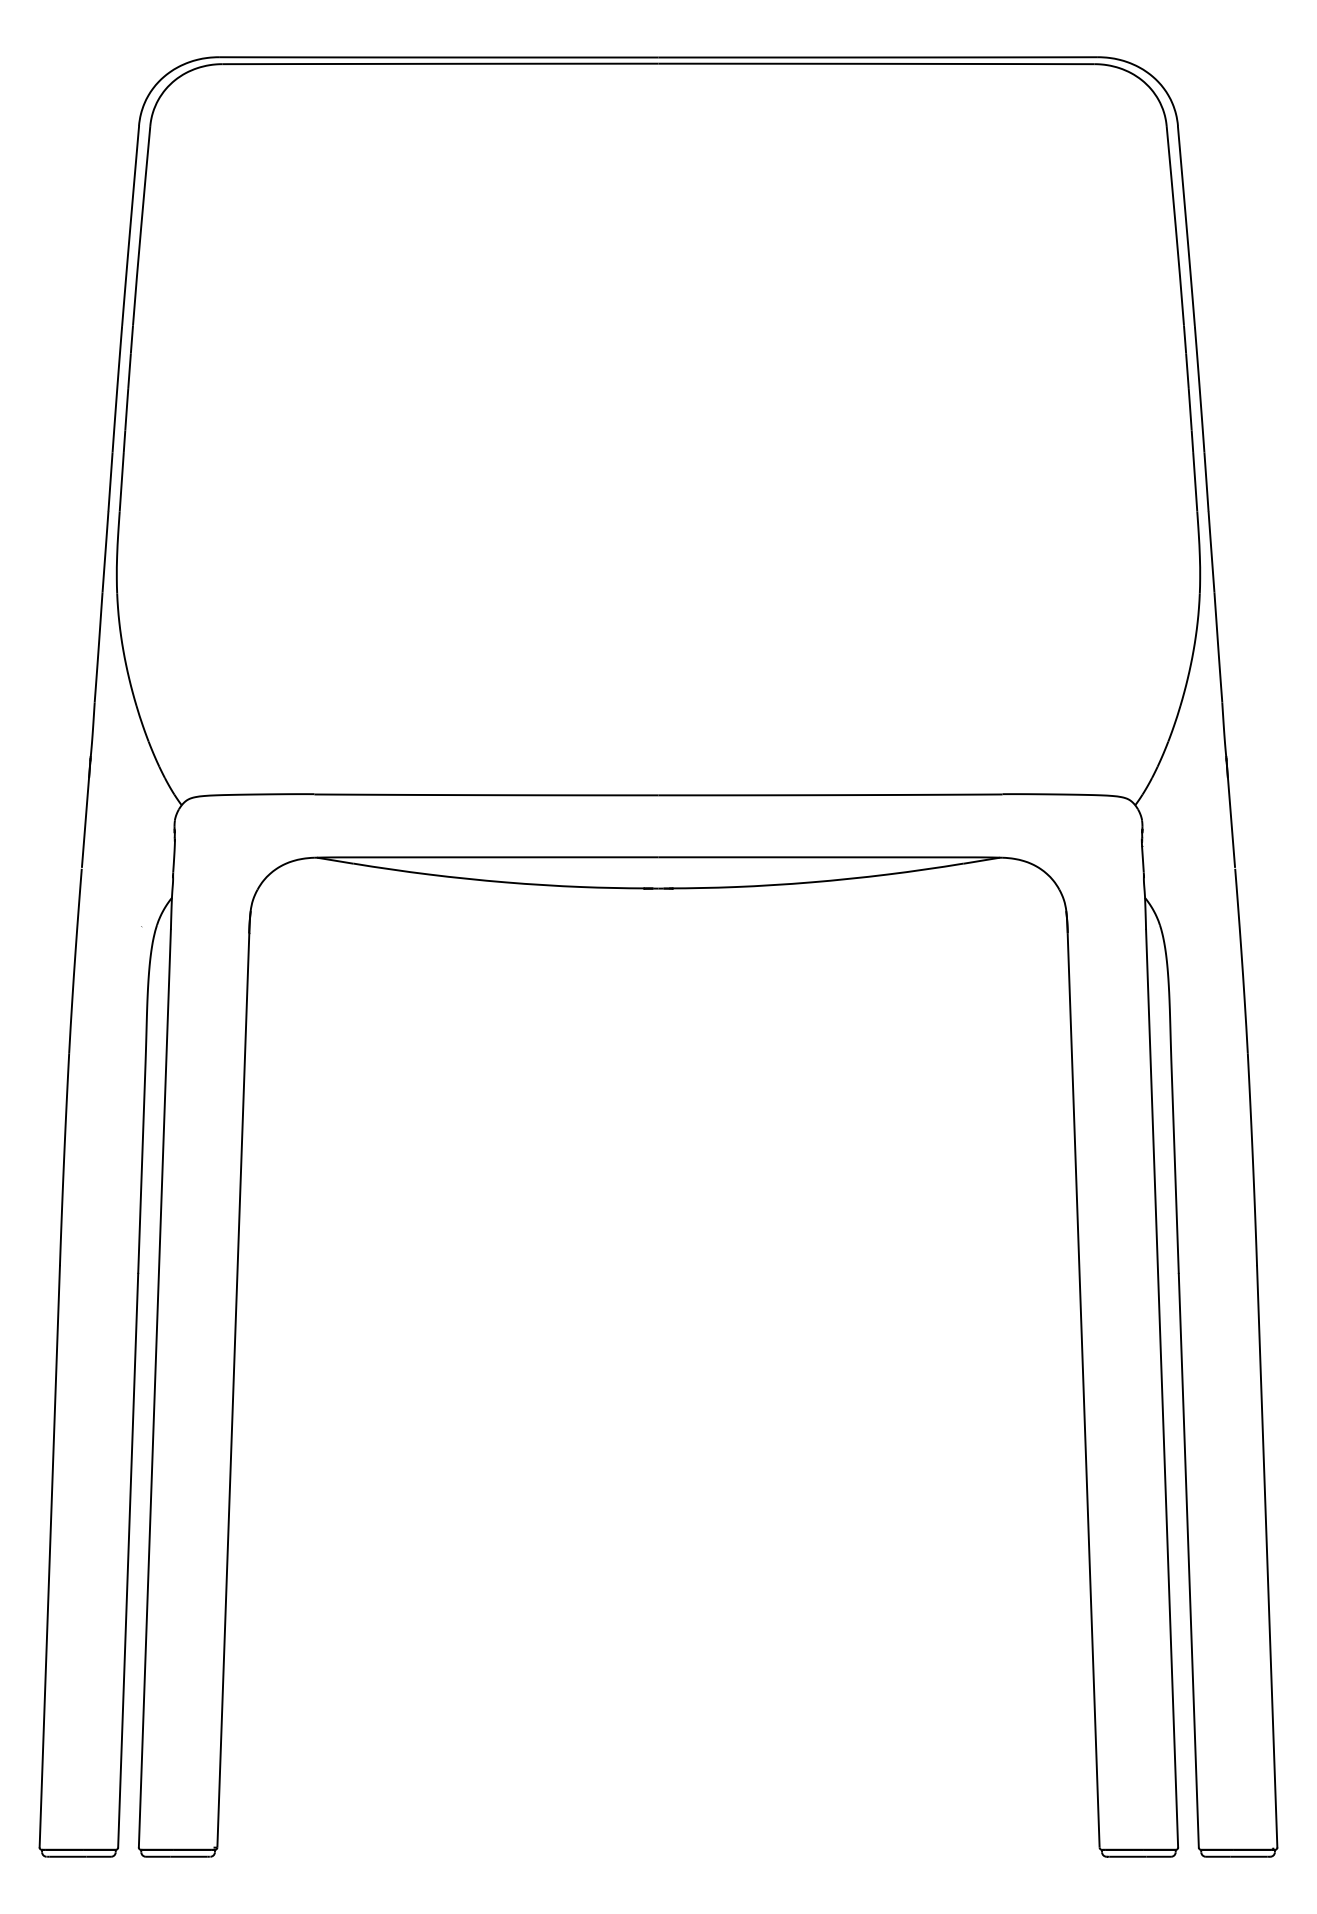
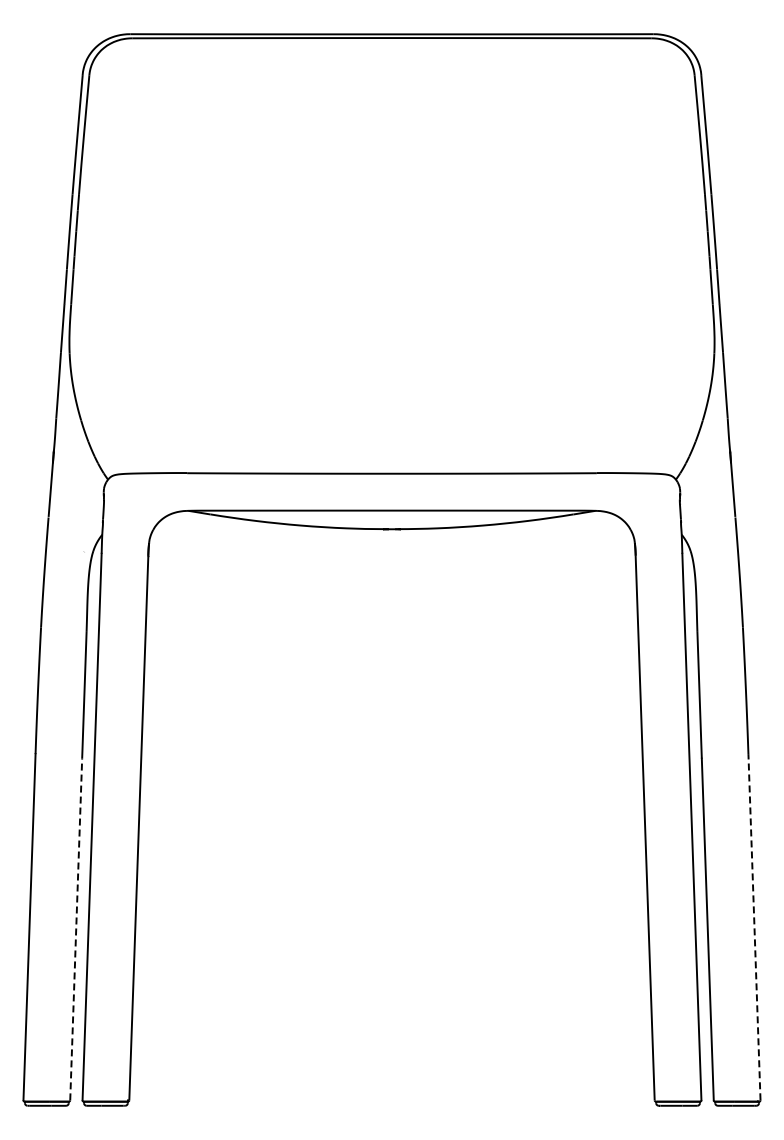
line: (1267, 1555) -> (754, 926), solid -> dashed
line: (128, 1560) -> (76, 929), solid -> dashed

